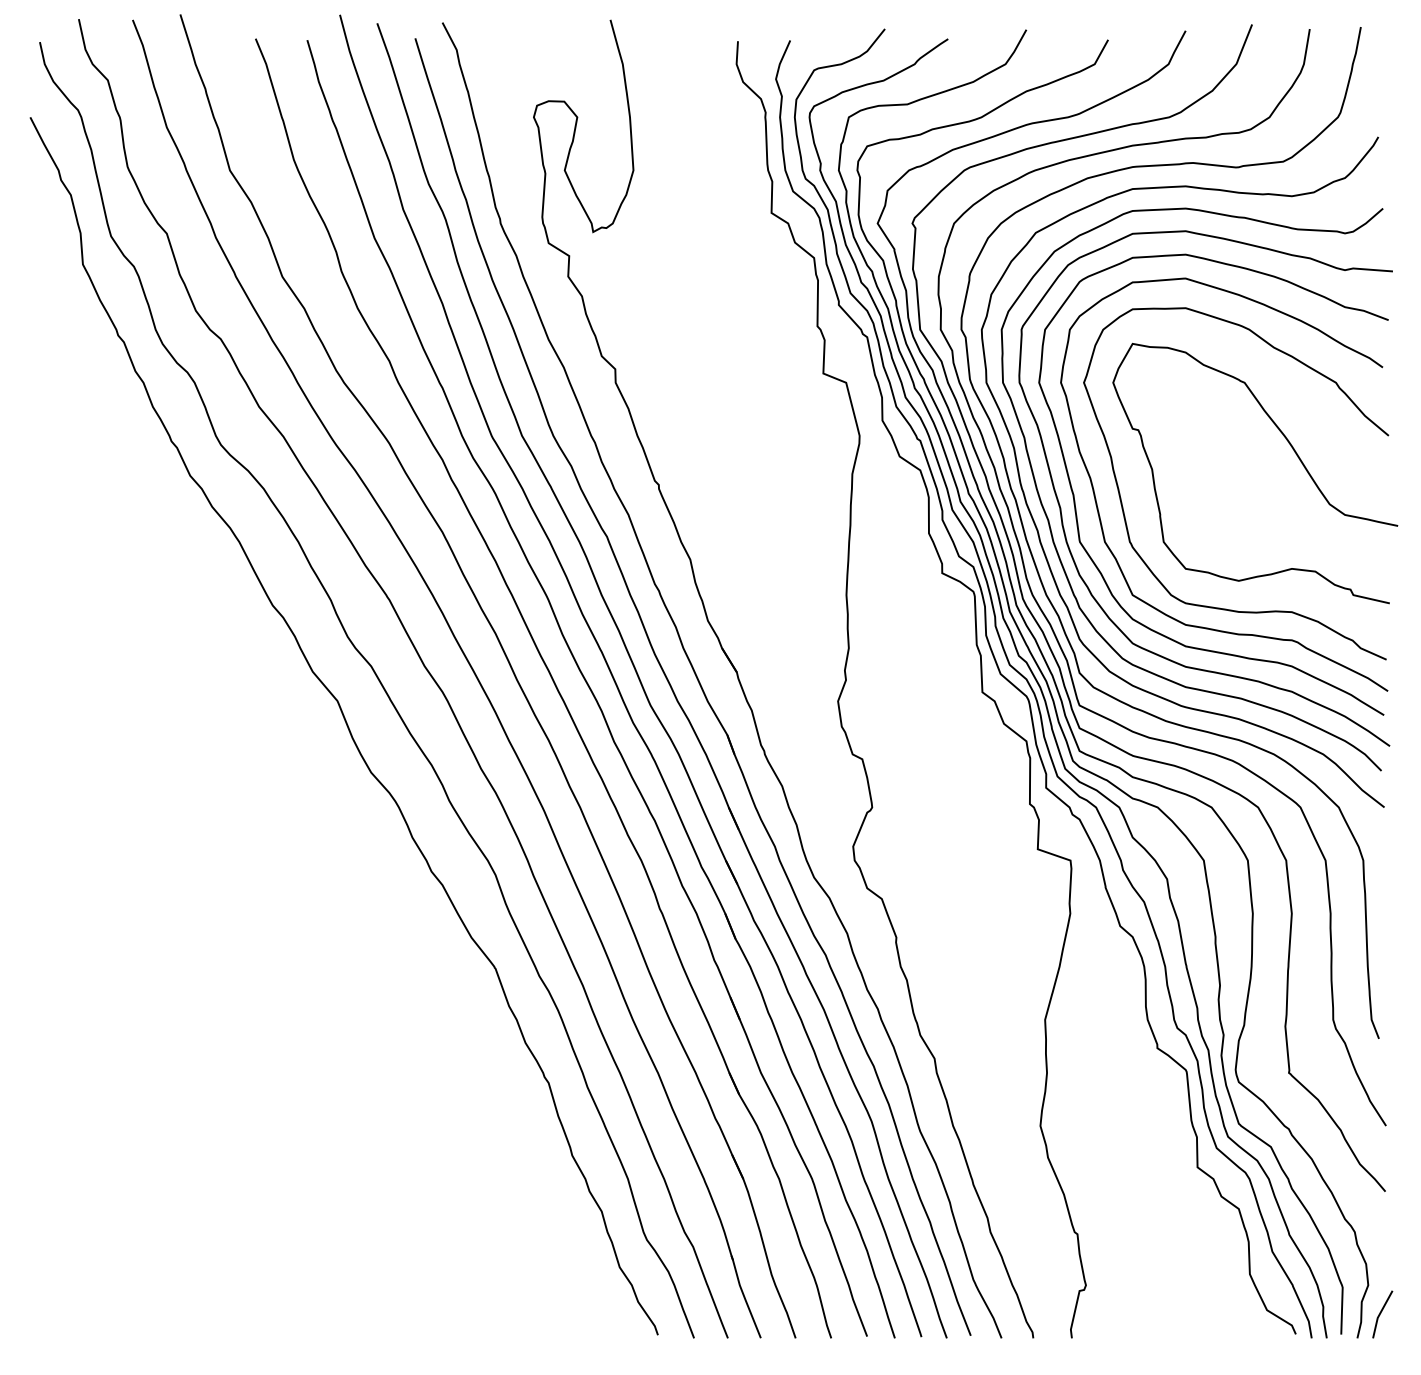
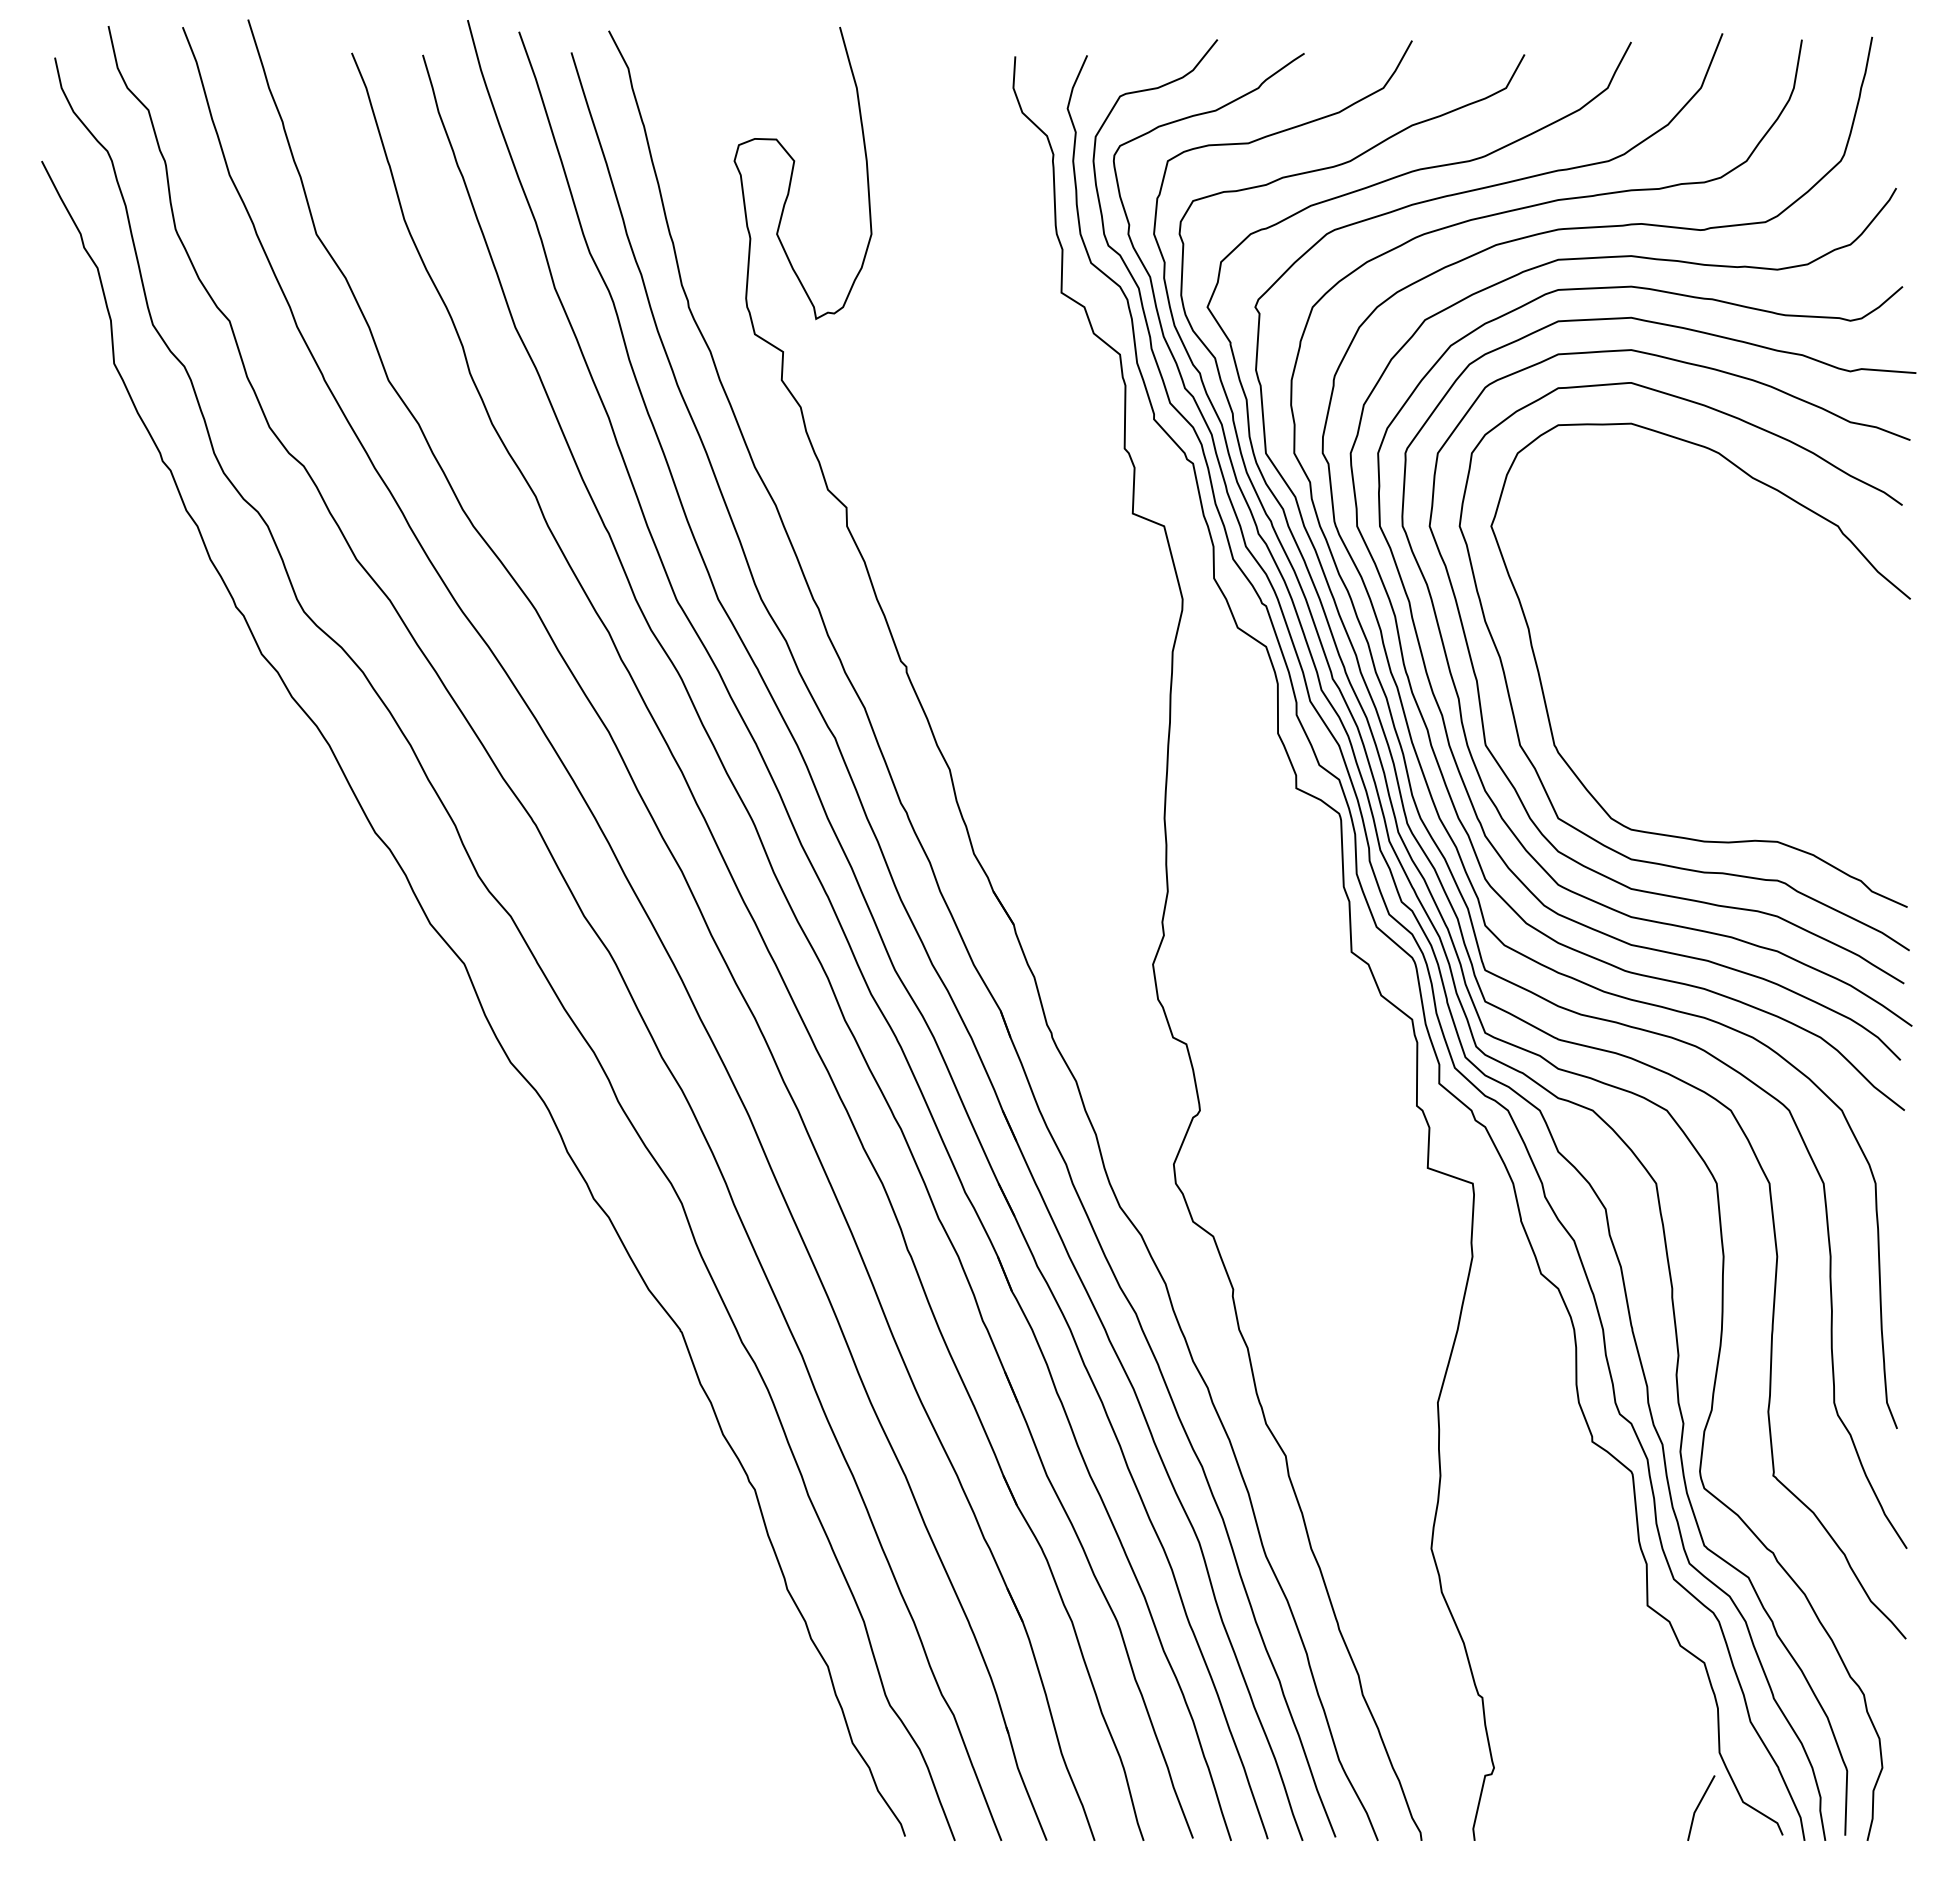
curve: (1293, 450) -> (1779, 619), removed
line: (1381, 1312) -> (1699, 1805), moved

